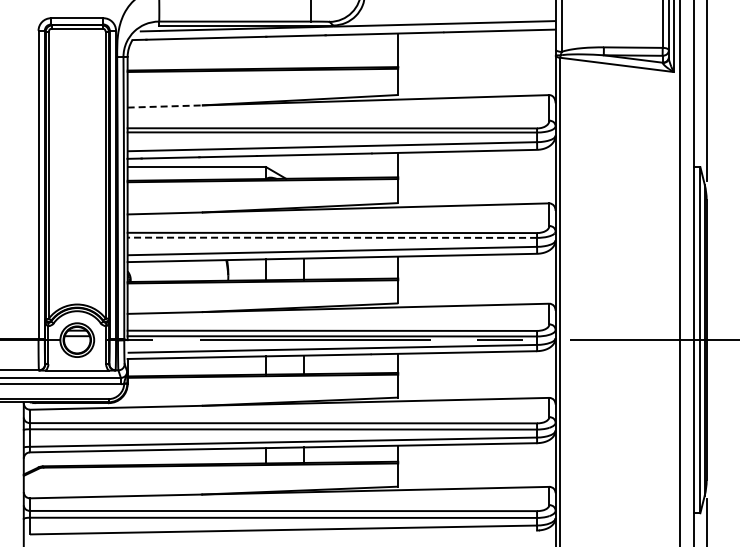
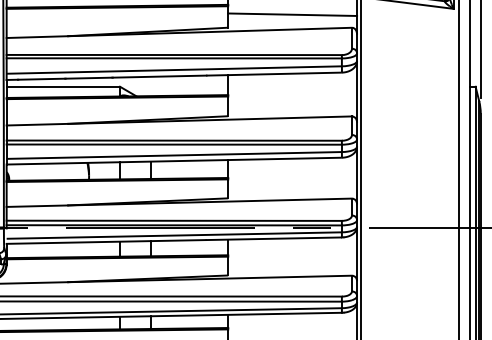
line: (476, 78) -> (292, 14), added
line: (165, 106) -> (37, 37), dashed -> solid
line: (332, 237) -> (174, 144), dashed -> solid

